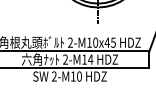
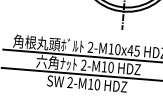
text: (90, 59) -> (110, 67), 2-M14 -> 2-M10

